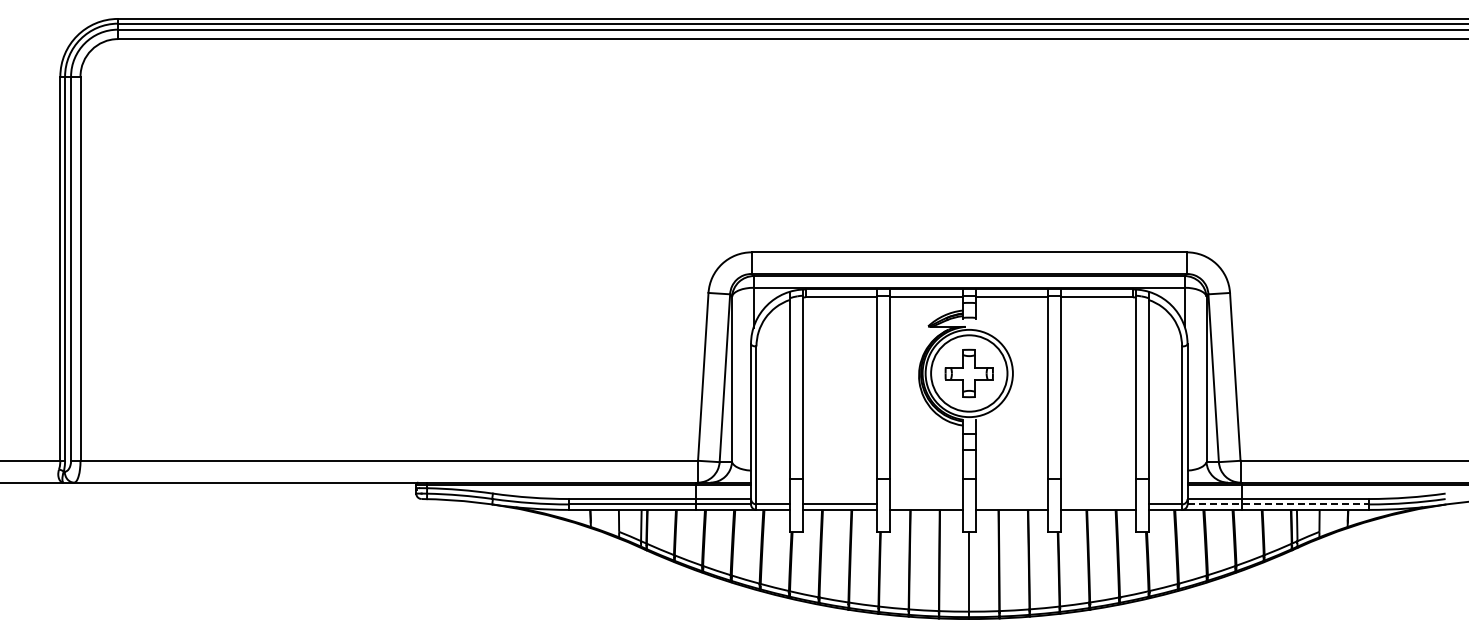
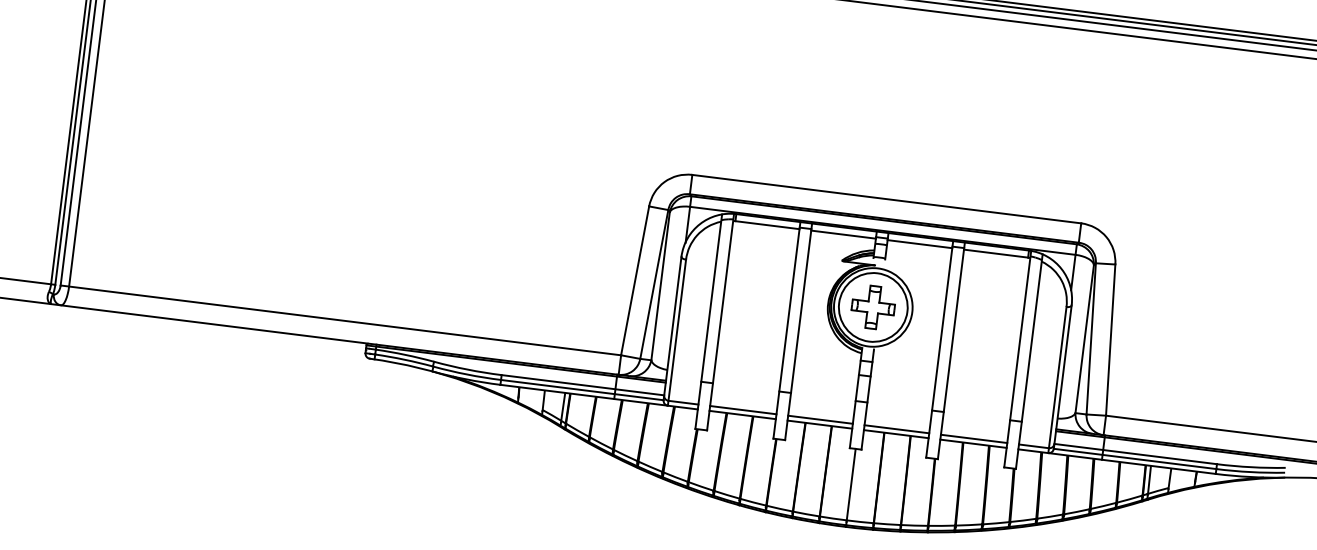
line: (926, 504) -> (820, 419), added
line: (1011, 504) -> (896, 429), added
line: (1098, 504) -> (974, 438), added
line: (1278, 504) -> (1135, 458), dashed -> solid

